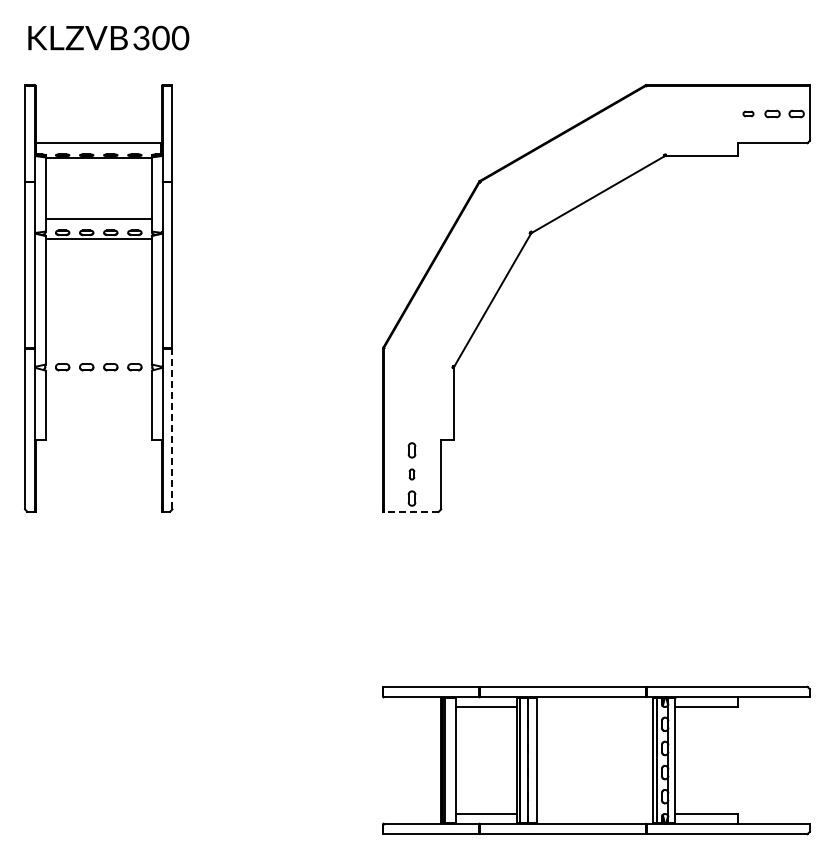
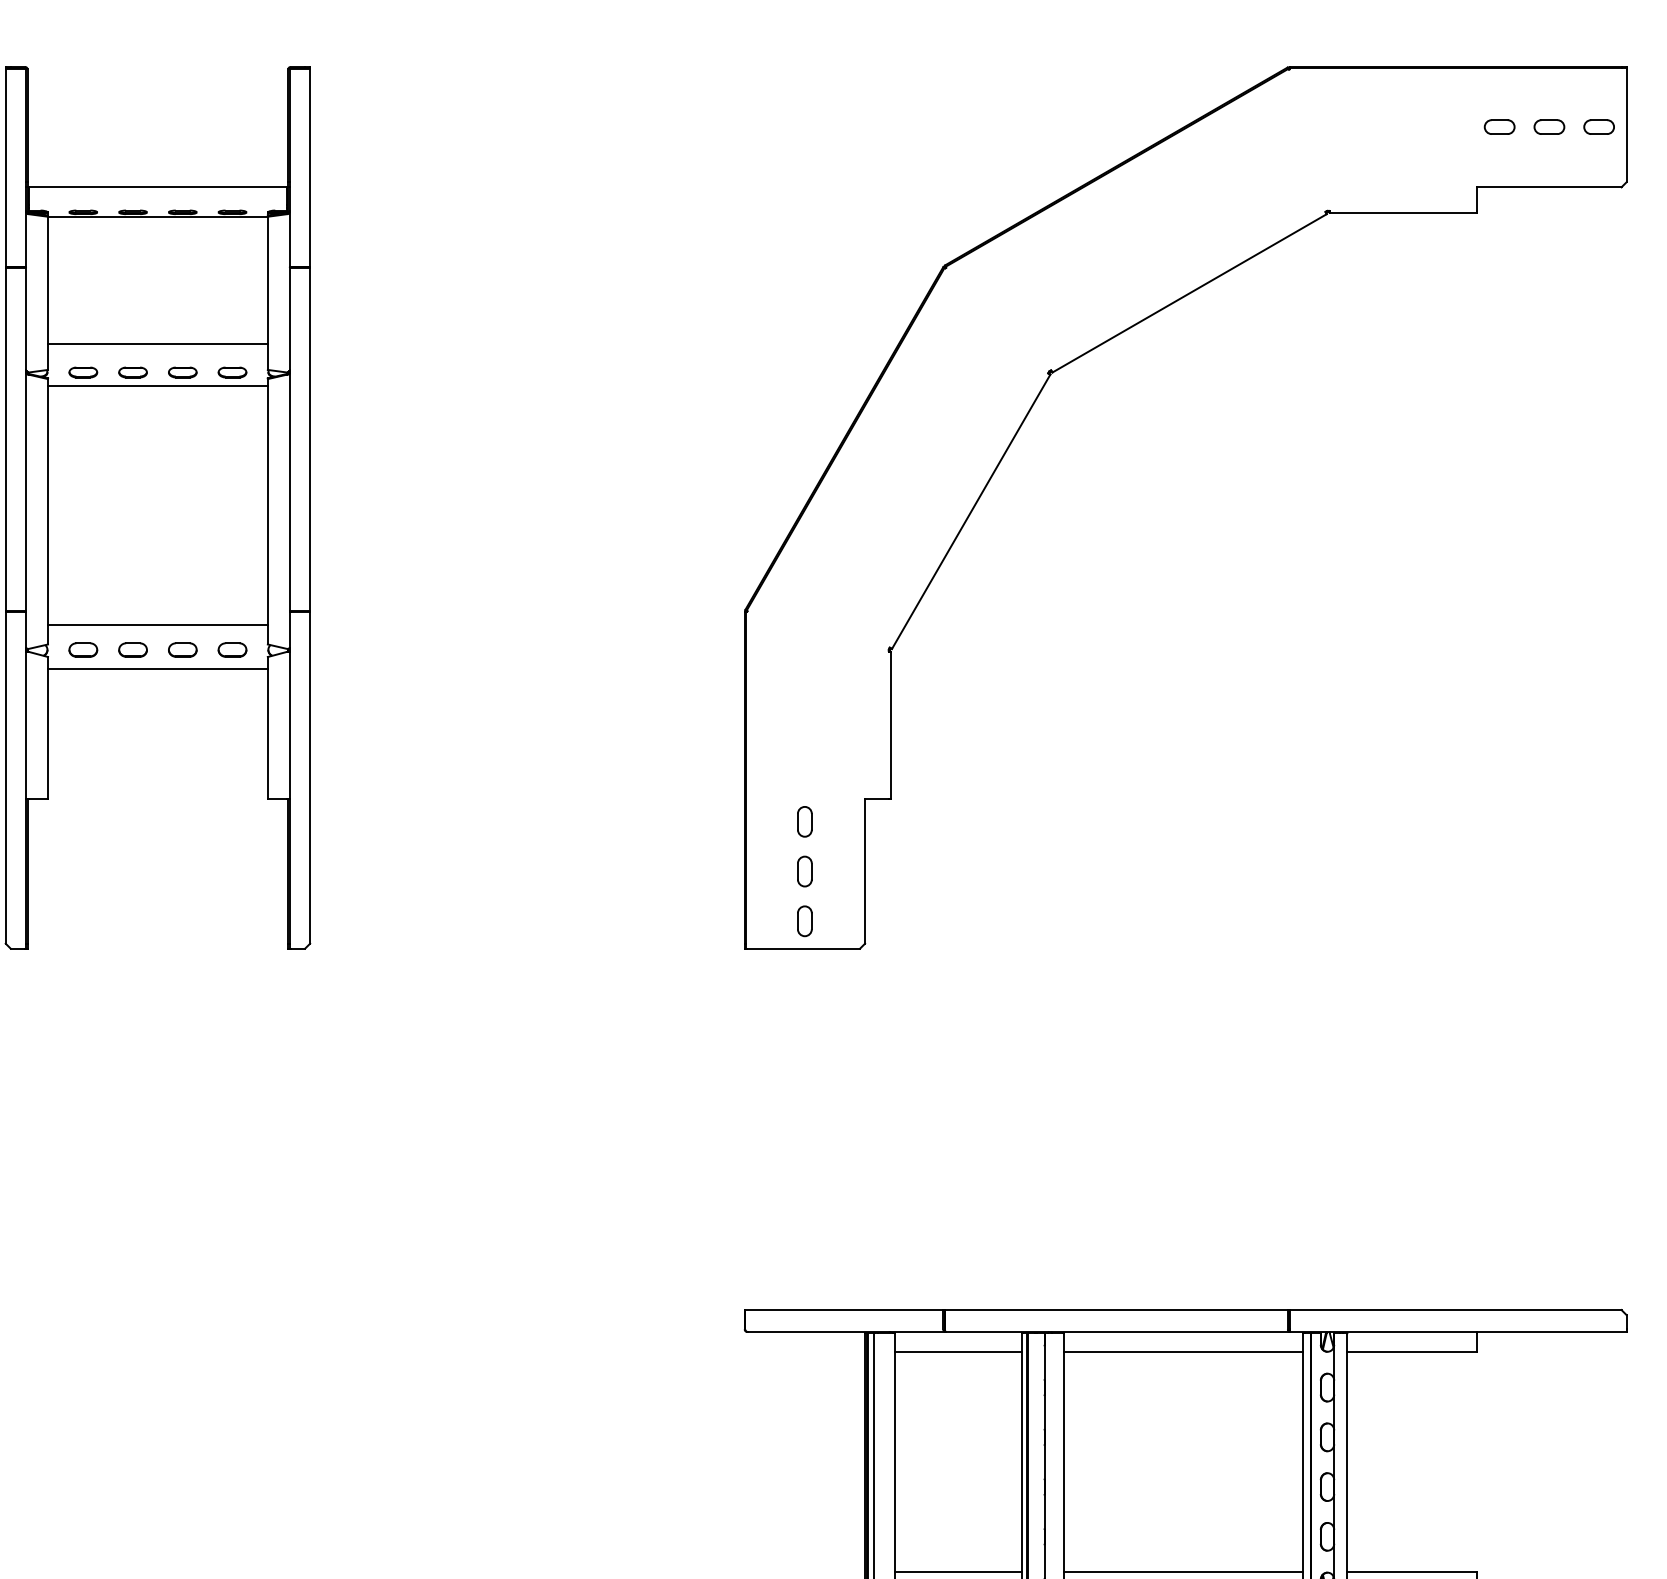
part: (748, 113) -> (1499, 126), size x1.43
line: (98, 355) -> (157, 625), added
line: (98, 376) -> (157, 669), added
line: (172, 428) -> (310, 776), dashed -> solid
part: (411, 474) -> (803, 871), size x1.43
line: (410, 511) -> (801, 947), dashed -> solid
line: (595, 707) -> (1183, 1352), added
line: (595, 813) -> (1183, 1571), added

